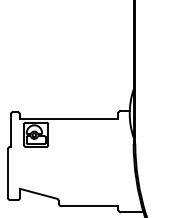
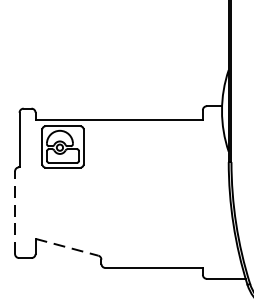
line: (8, 172) -> (15, 211), solid -> dashed
line: (39, 193) -> (68, 246), solid -> dashed

